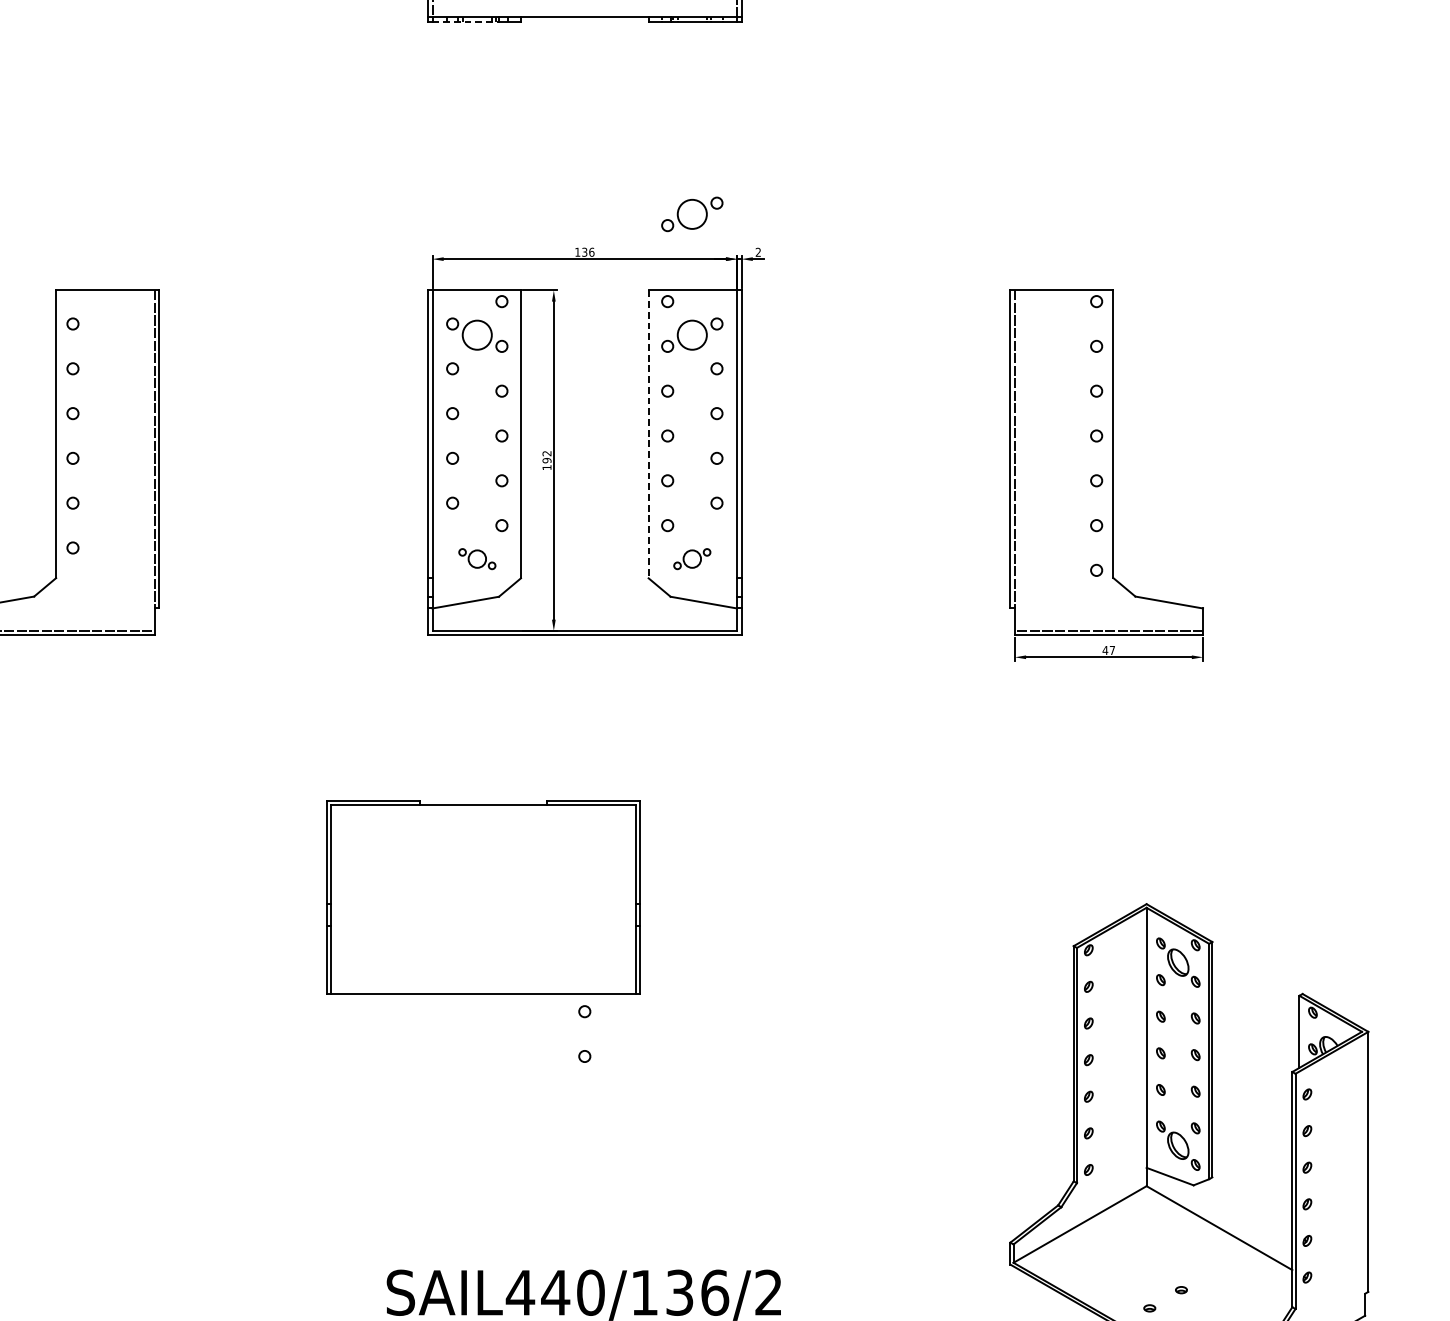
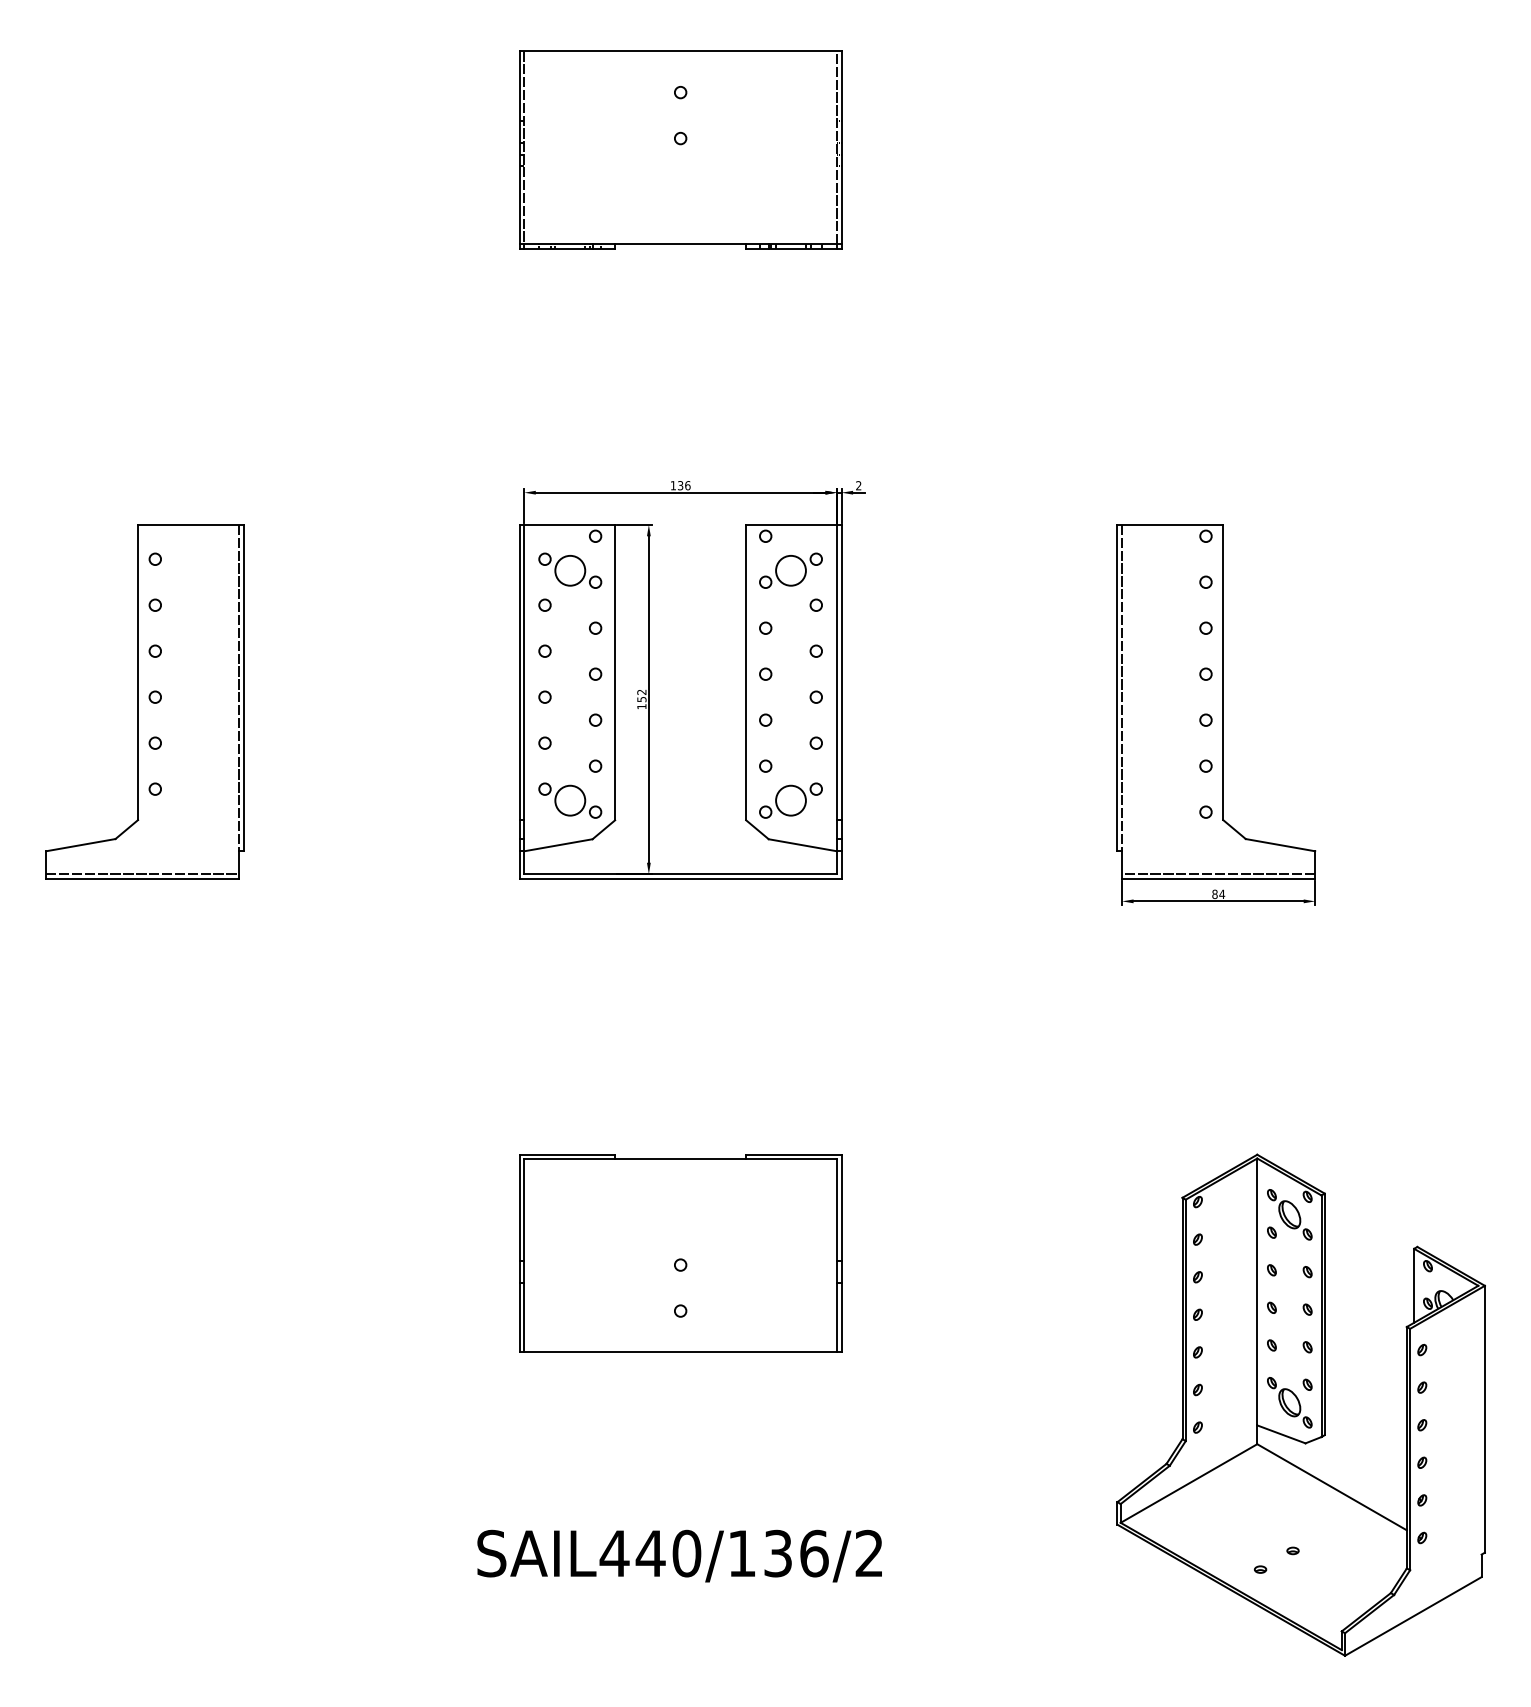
line: (465, 21) -> (558, 248), dashed -> solid
part: (691, 214) -> (790, 446), removed
line: (648, 434) -> (746, 672), dashed -> solid
text: (546, 460) -> (641, 699), 192 -> 152
part: (477, 559) -> (570, 800), size x1.67
part: (691, 559) -> (790, 800), size x1.67
text: (1108, 649) -> (1218, 893), 47 -> 84
part: (483, 897) -> (680, 1253), moved

